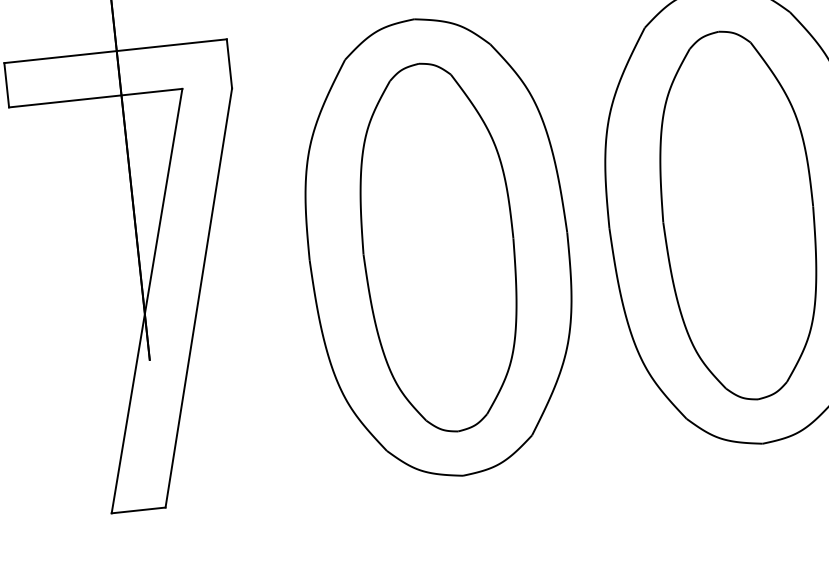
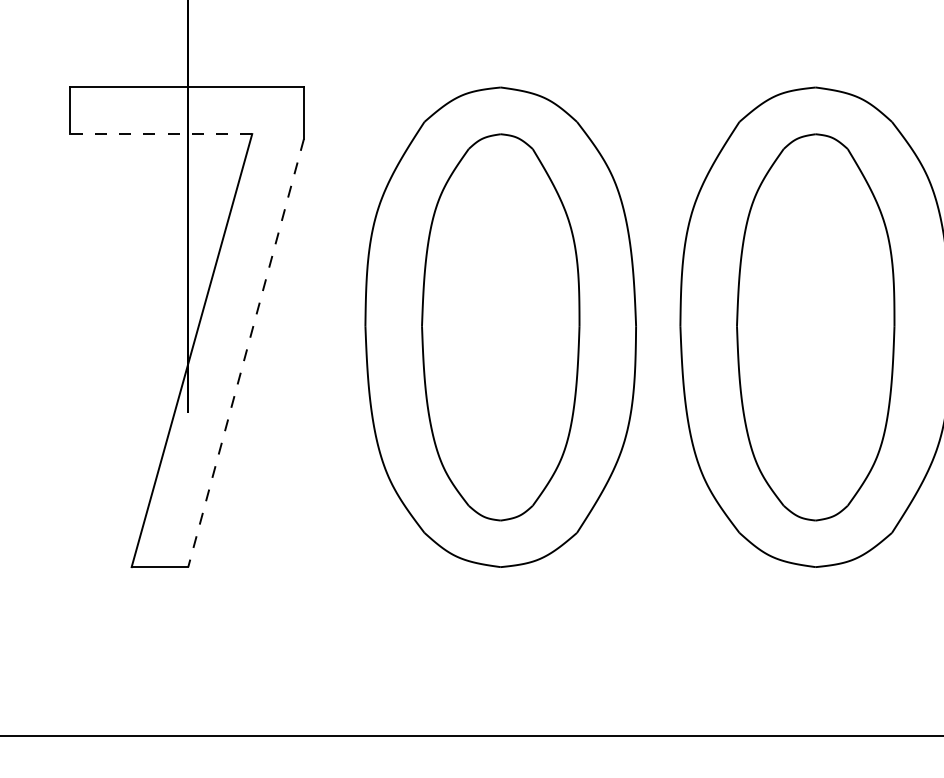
line: (95, 98) -> (160, 134), solid -> dashed
line: (199, 298) -> (246, 353), solid -> dashed

